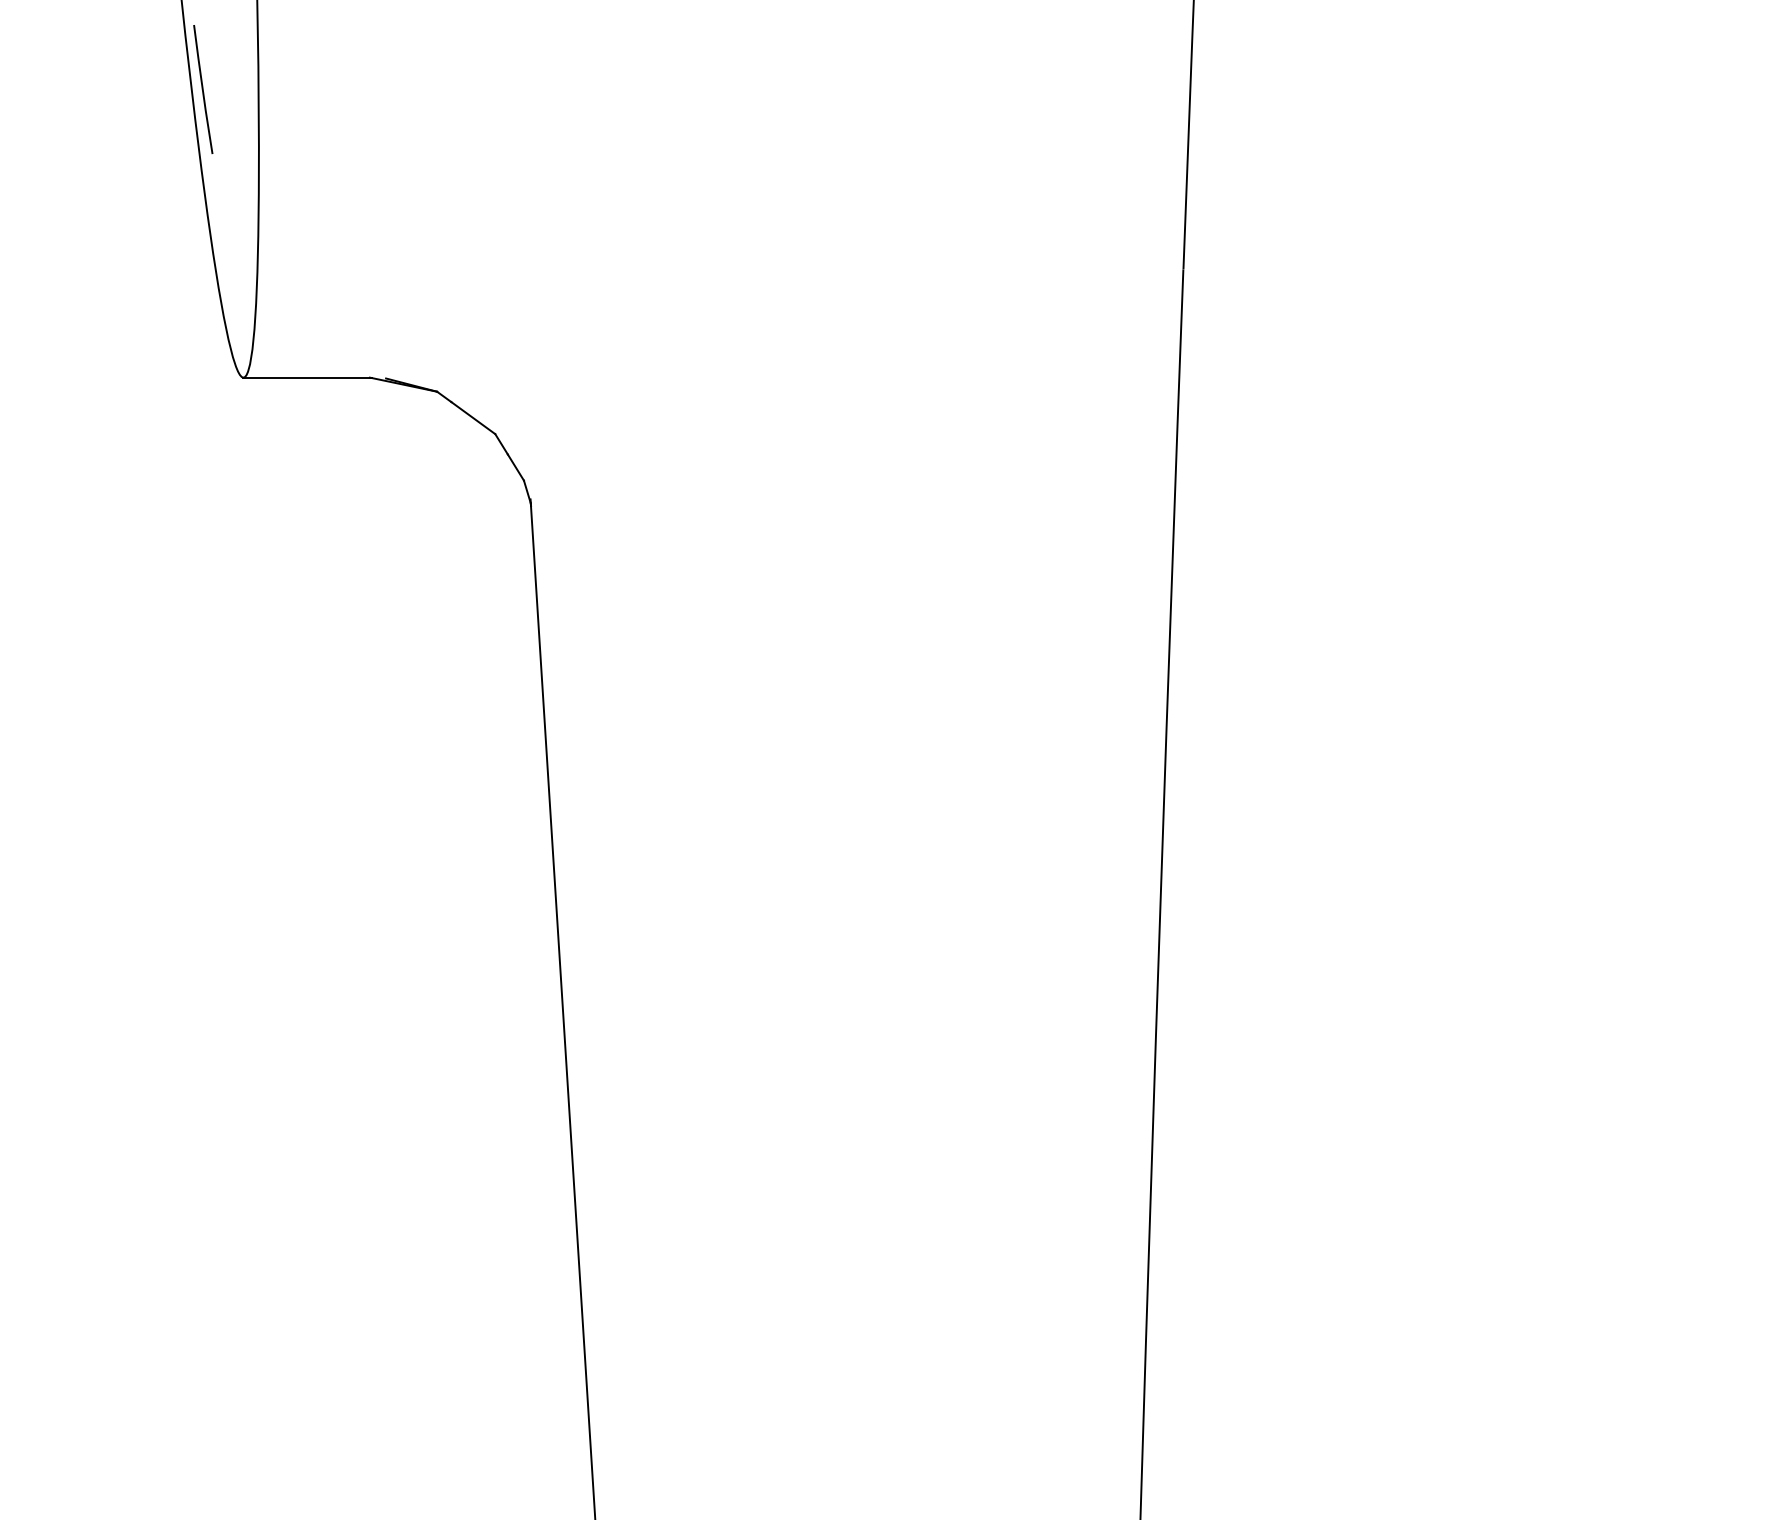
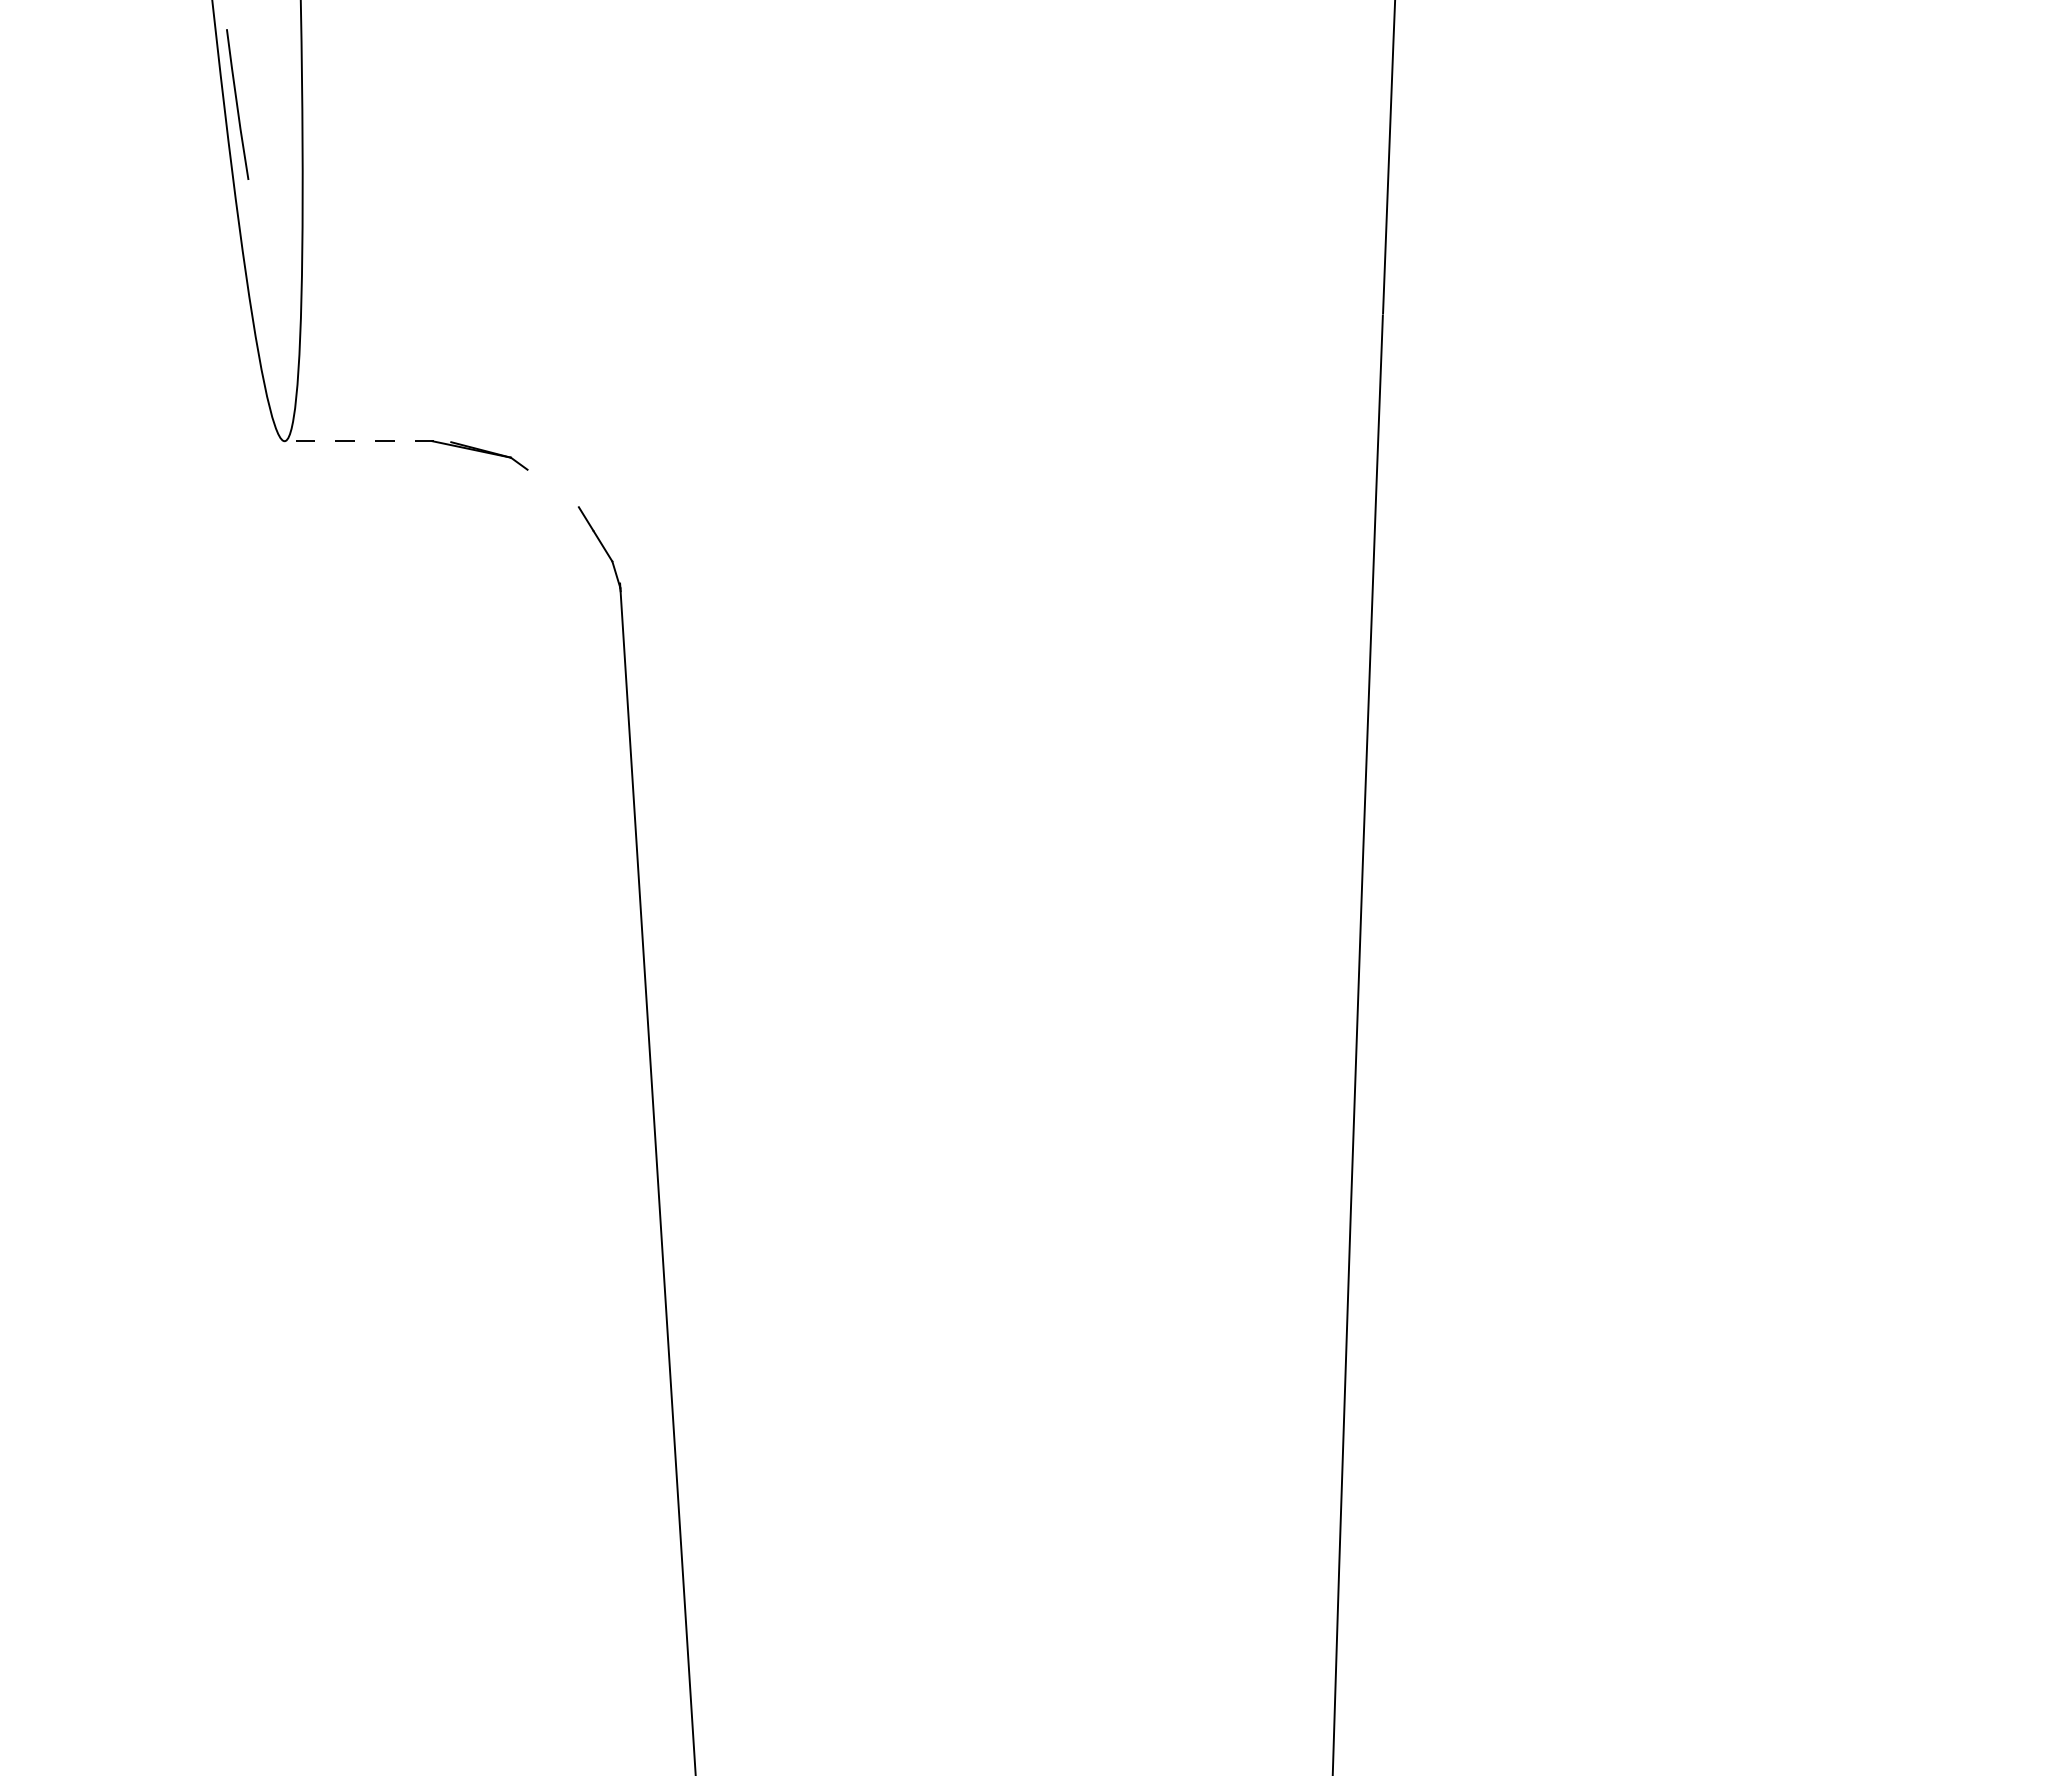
line: (307, 377) -> (359, 441), solid -> dashed
line: (472, 418) -> (552, 488), removed

